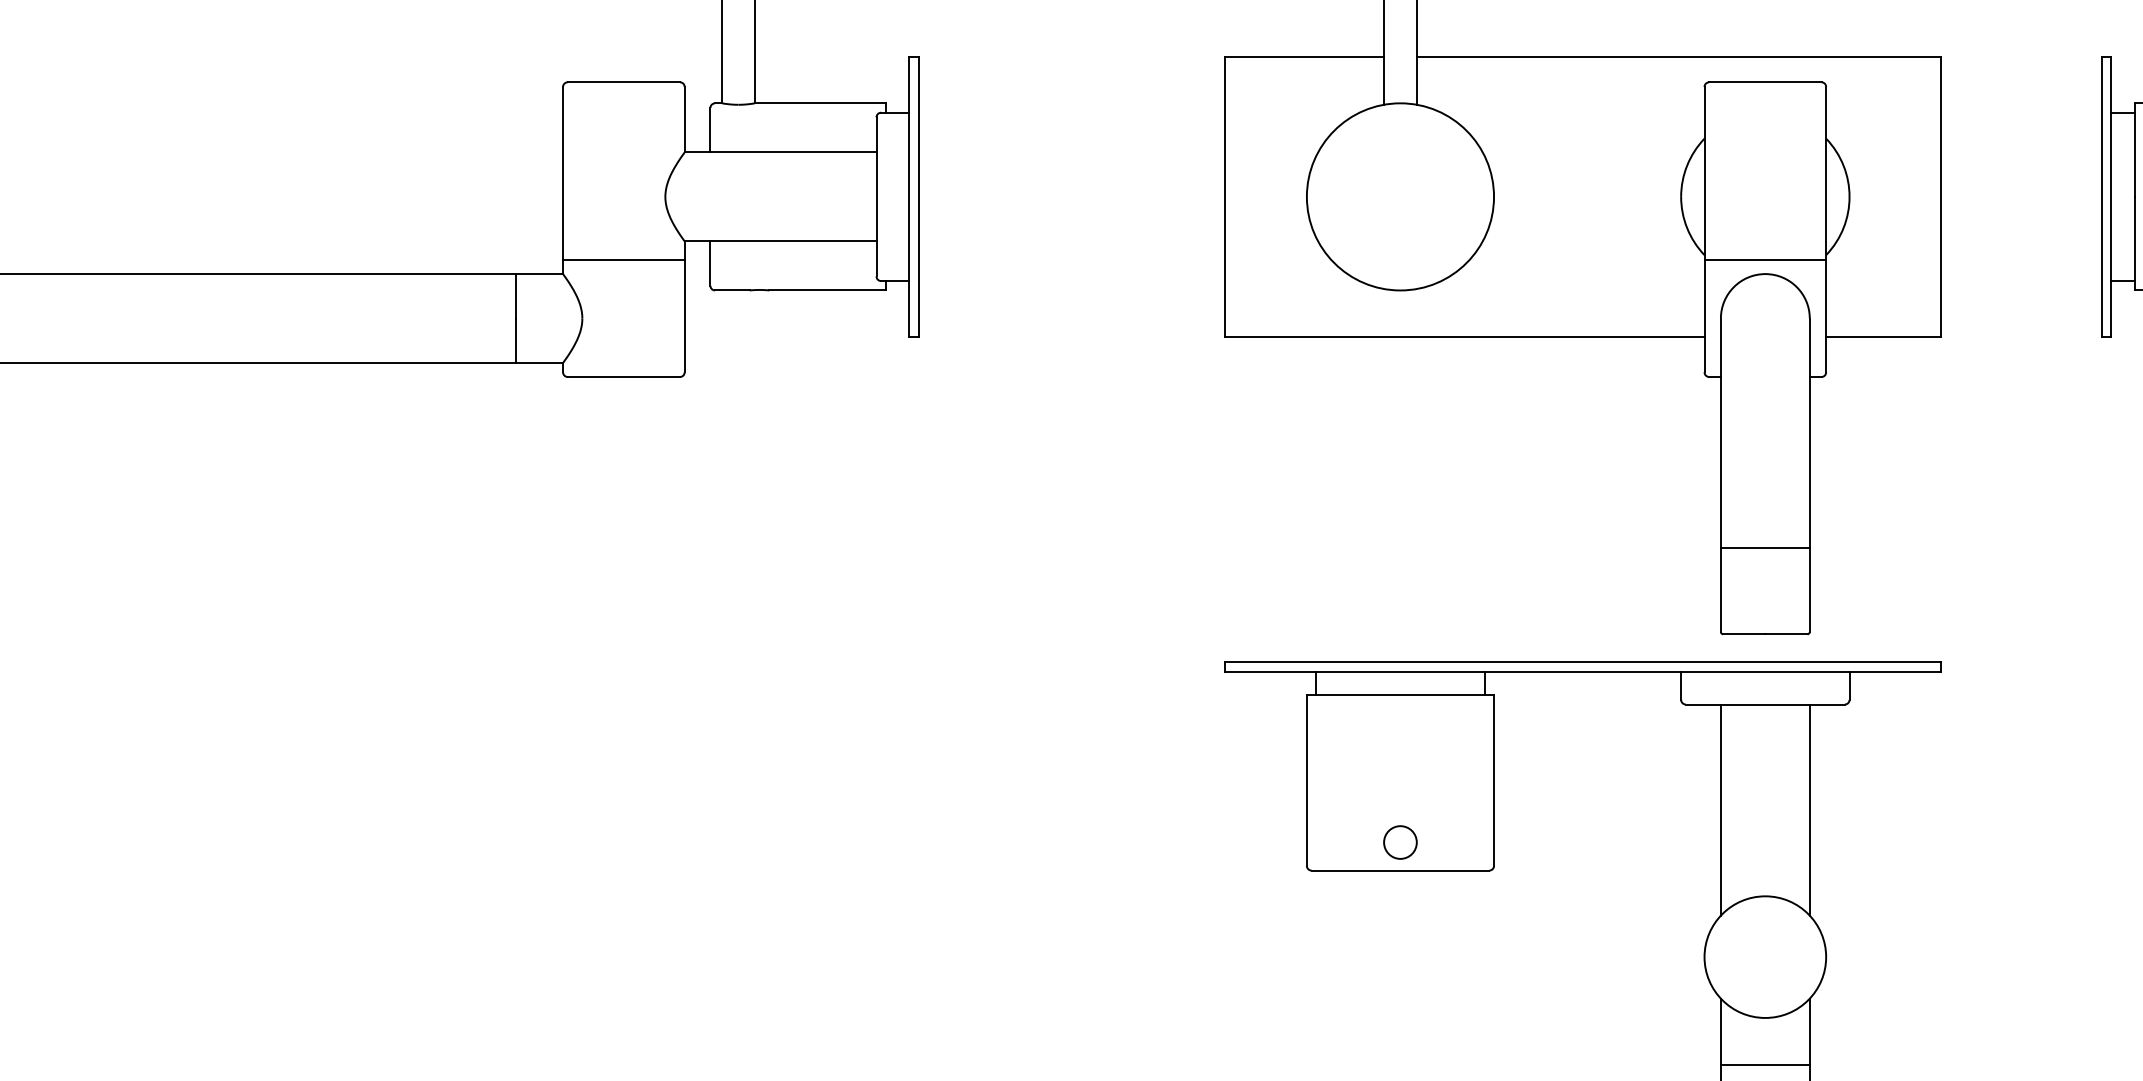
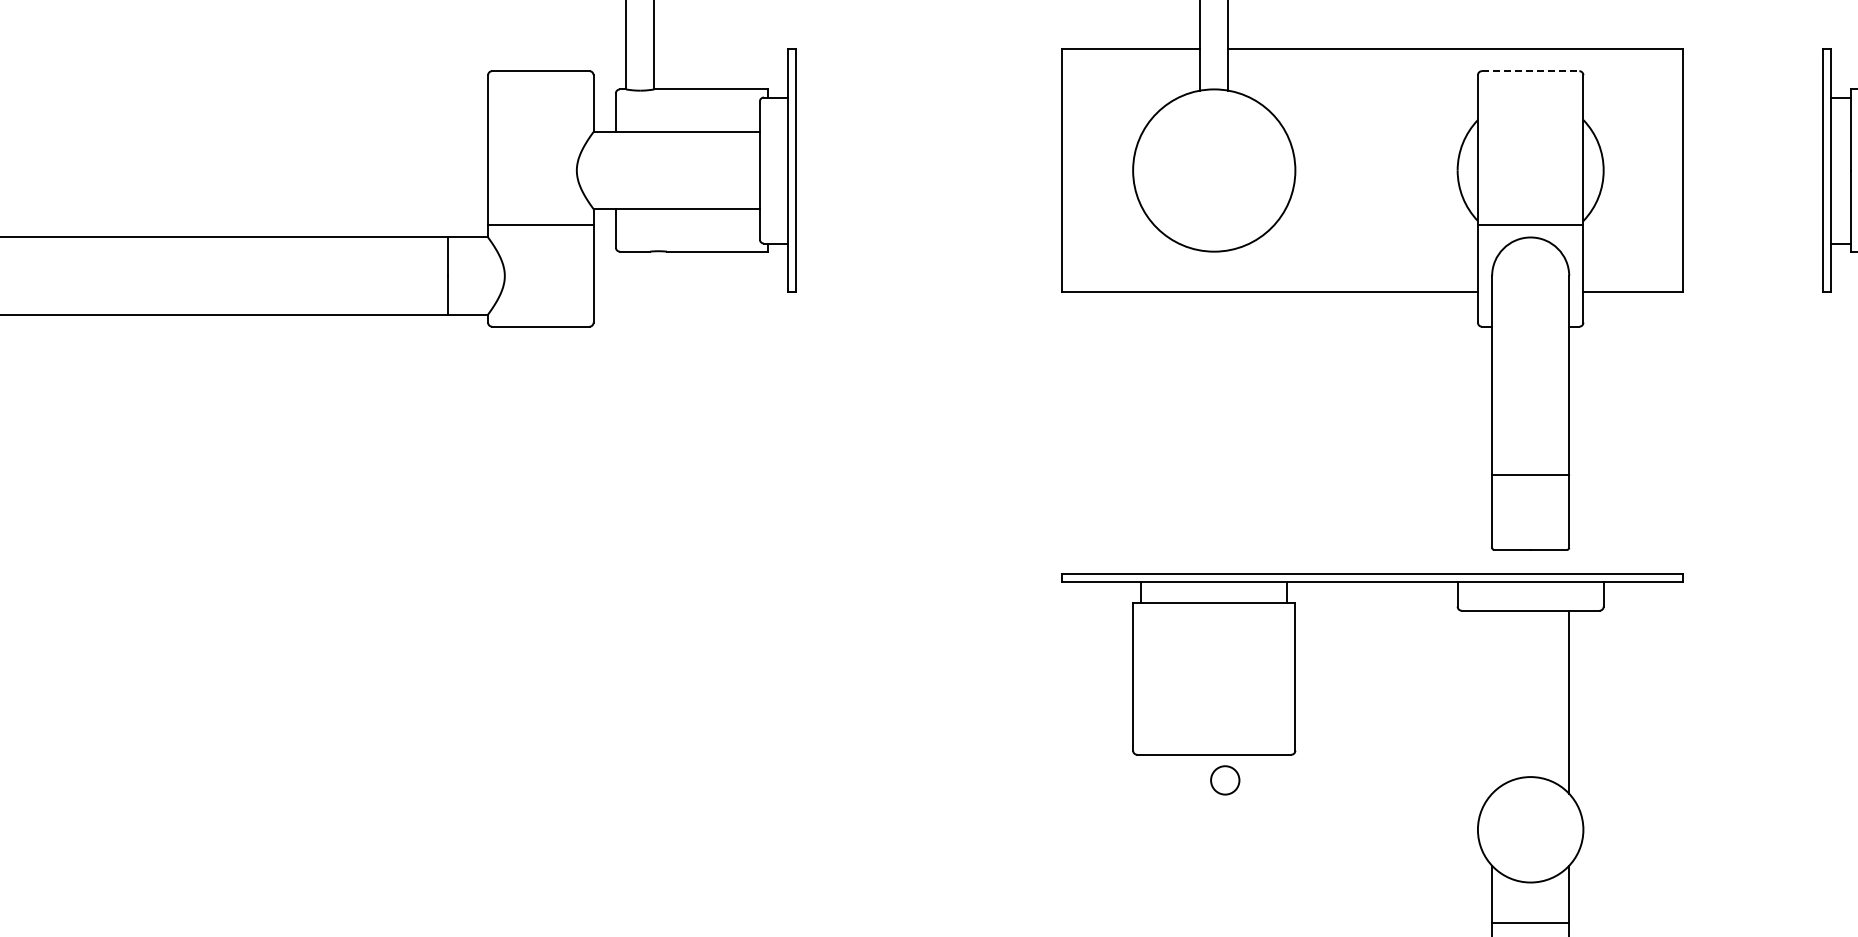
line: (1765, 82) -> (1530, 71), solid -> dashed
line: (1721, 809) -> (1492, 701), removed
circle: (1400, 842) -> (1225, 780), moved

